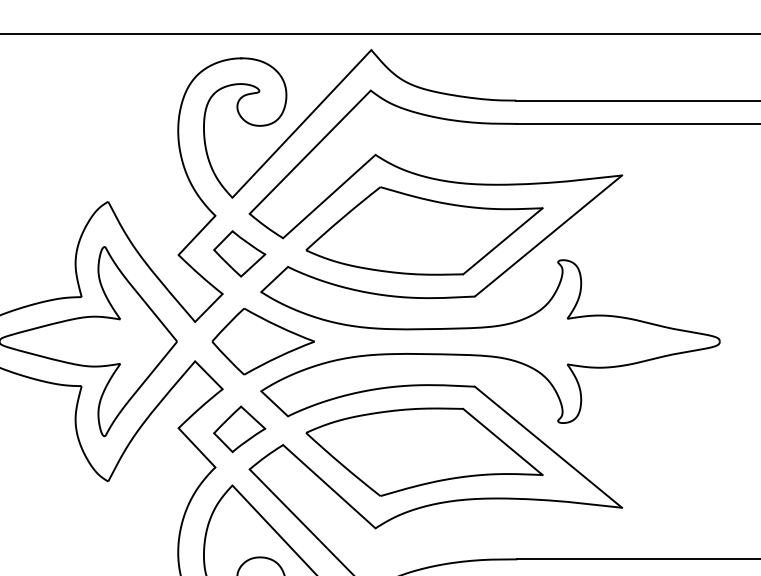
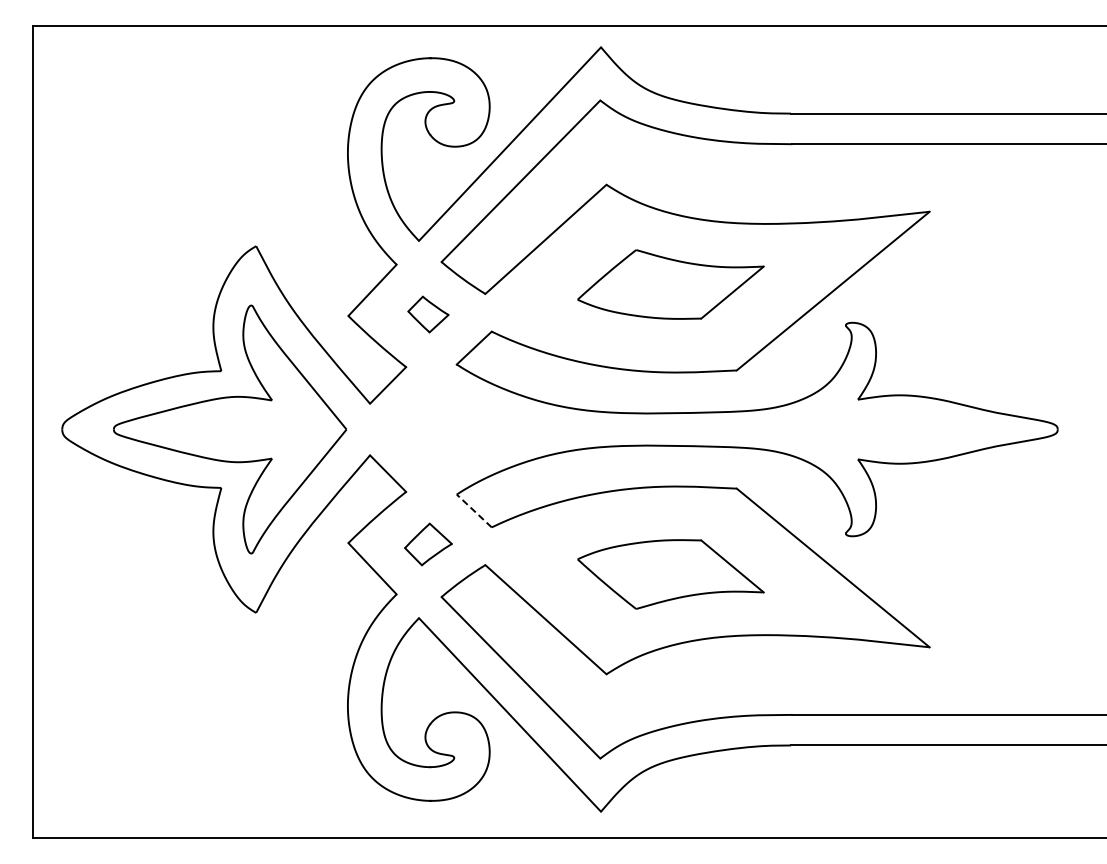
part: (424, 230) -> (670, 284), size x0.6
part: (239, 253) -> (428, 314), size x0.6
part: (263, 341) -> (459, 429), removed
line: (274, 403) -> (473, 510), solid -> dashed
part: (239, 429) -> (428, 544), size x0.7
part: (424, 452) -> (670, 574), size x0.6

